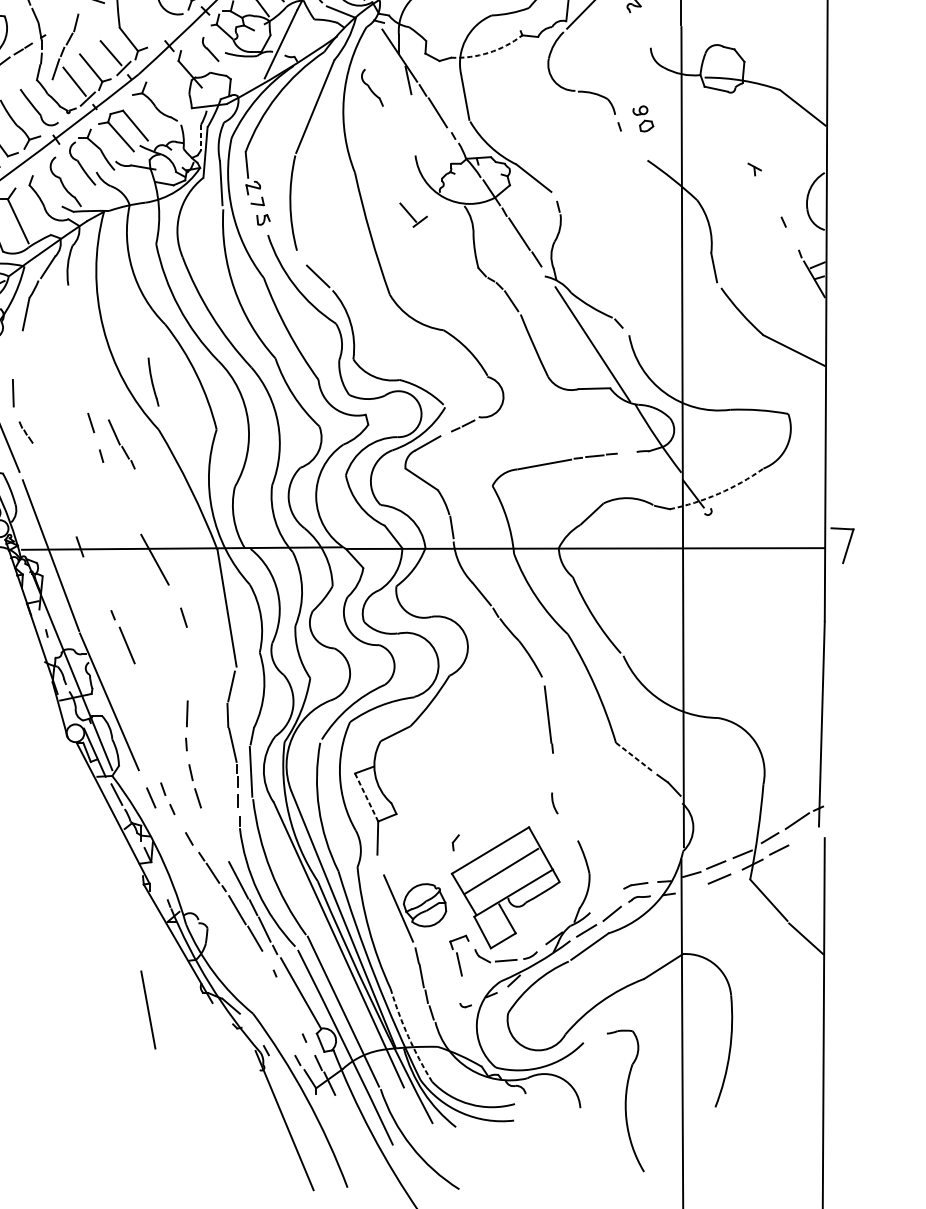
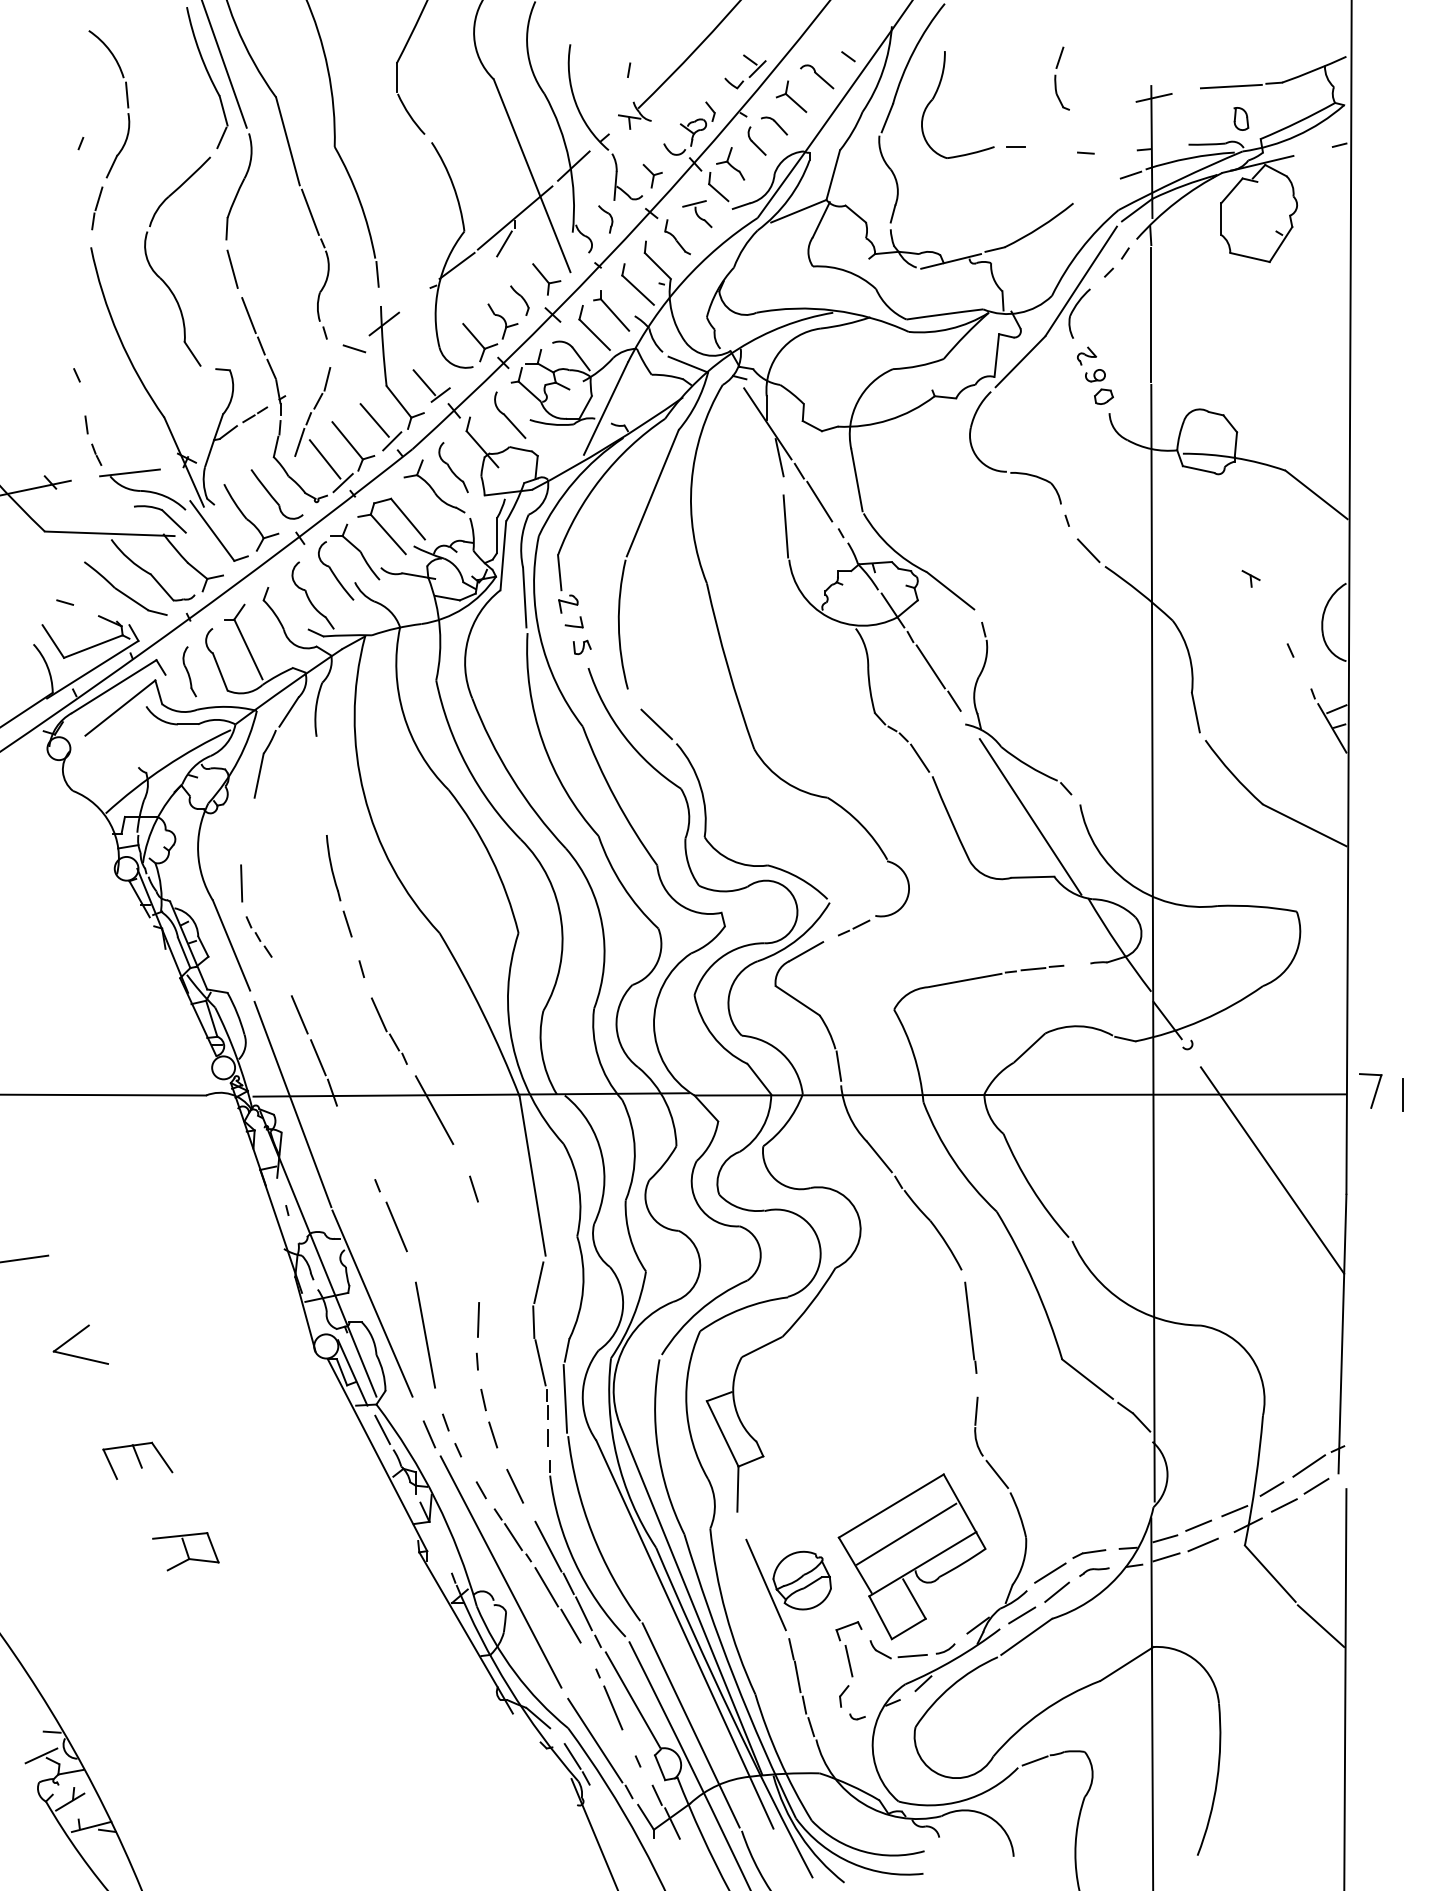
part: (210, 48) -> (510, 414), size x1.43
arc: (488, 53) -> (888, 420), dashed -> solid
part: (372, 87) -> (453, 467), moved
part: (643, 118) -> (1099, 386), moved
line: (412, 131) -> (785, 526), added
line: (201, 138) -> (497, 536), dashed -> solid
line: (635, 148) -> (1088, 550), added
part: (413, 214) -> (431, 385), moved
part: (153, 382) -> (333, 868), moved
part: (25, 432) -> (258, 936), size x1.43
part: (121, 443) -> (388, 1030), moved
line: (55, 489) -> (299, 1014), added
arc: (719, 493) -> (1202, 1020), dashed -> solid
line: (69, 521) -> (318, 1057), added
part: (842, 545) -> (1370, 1090), size x0.71
line: (865, 548) -> (1402, 1094), added
line: (770, 604) -> (1272, 1170), added
line: (634, 757) -> (1087, 1379), dashed -> solid
line: (553, 780) -> (976, 1410), added
line: (366, 797) -> (722, 1434), dashed -> solid
line: (568, 827) -> (997, 1474), added
line: (214, 835) -> (515, 1485), added
line: (802, 835) -> (1316, 1485), added
part: (456, 842) -> (844, 1696), moved
line: (692, 888) -> (1166, 1557), added
line: (203, 898) -> (500, 1571), added
line: (607, 899) -> (1050, 1572), added
line: (286, 998) -> (613, 1707), added
line: (148, 1009) -> (425, 1334), moved
line: (273, 1022) -> (595, 1740), added
line: (256, 1034) -> (572, 1756), added
arc: (408, 1036) -> (779, 1759), dashed -> solid
line: (595, 1037) -> (1034, 1760), added

